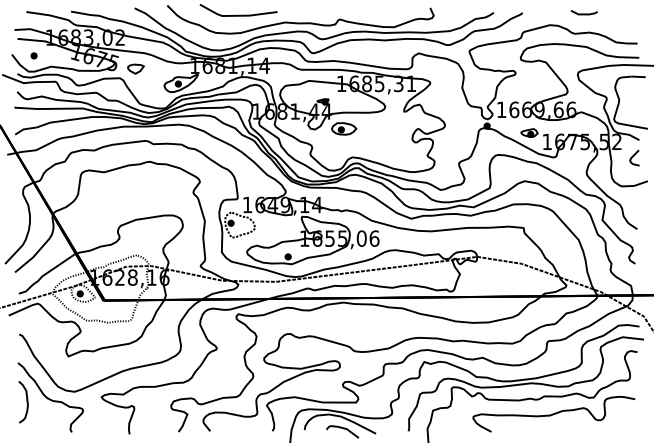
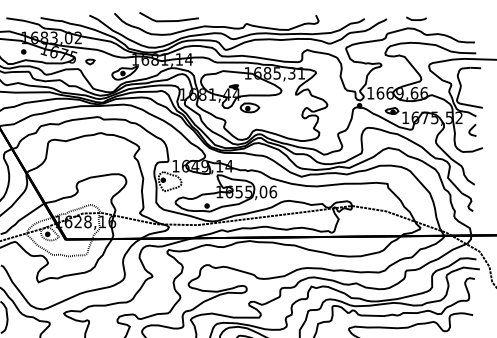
line: (583, 13) -> (415, 19), moved
part: (33, 55) -> (23, 51), moved
part: (135, 68) -> (90, 61), size x0.7

